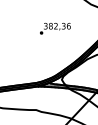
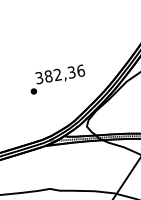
text: (55, 28) -> (57, 79), moved

